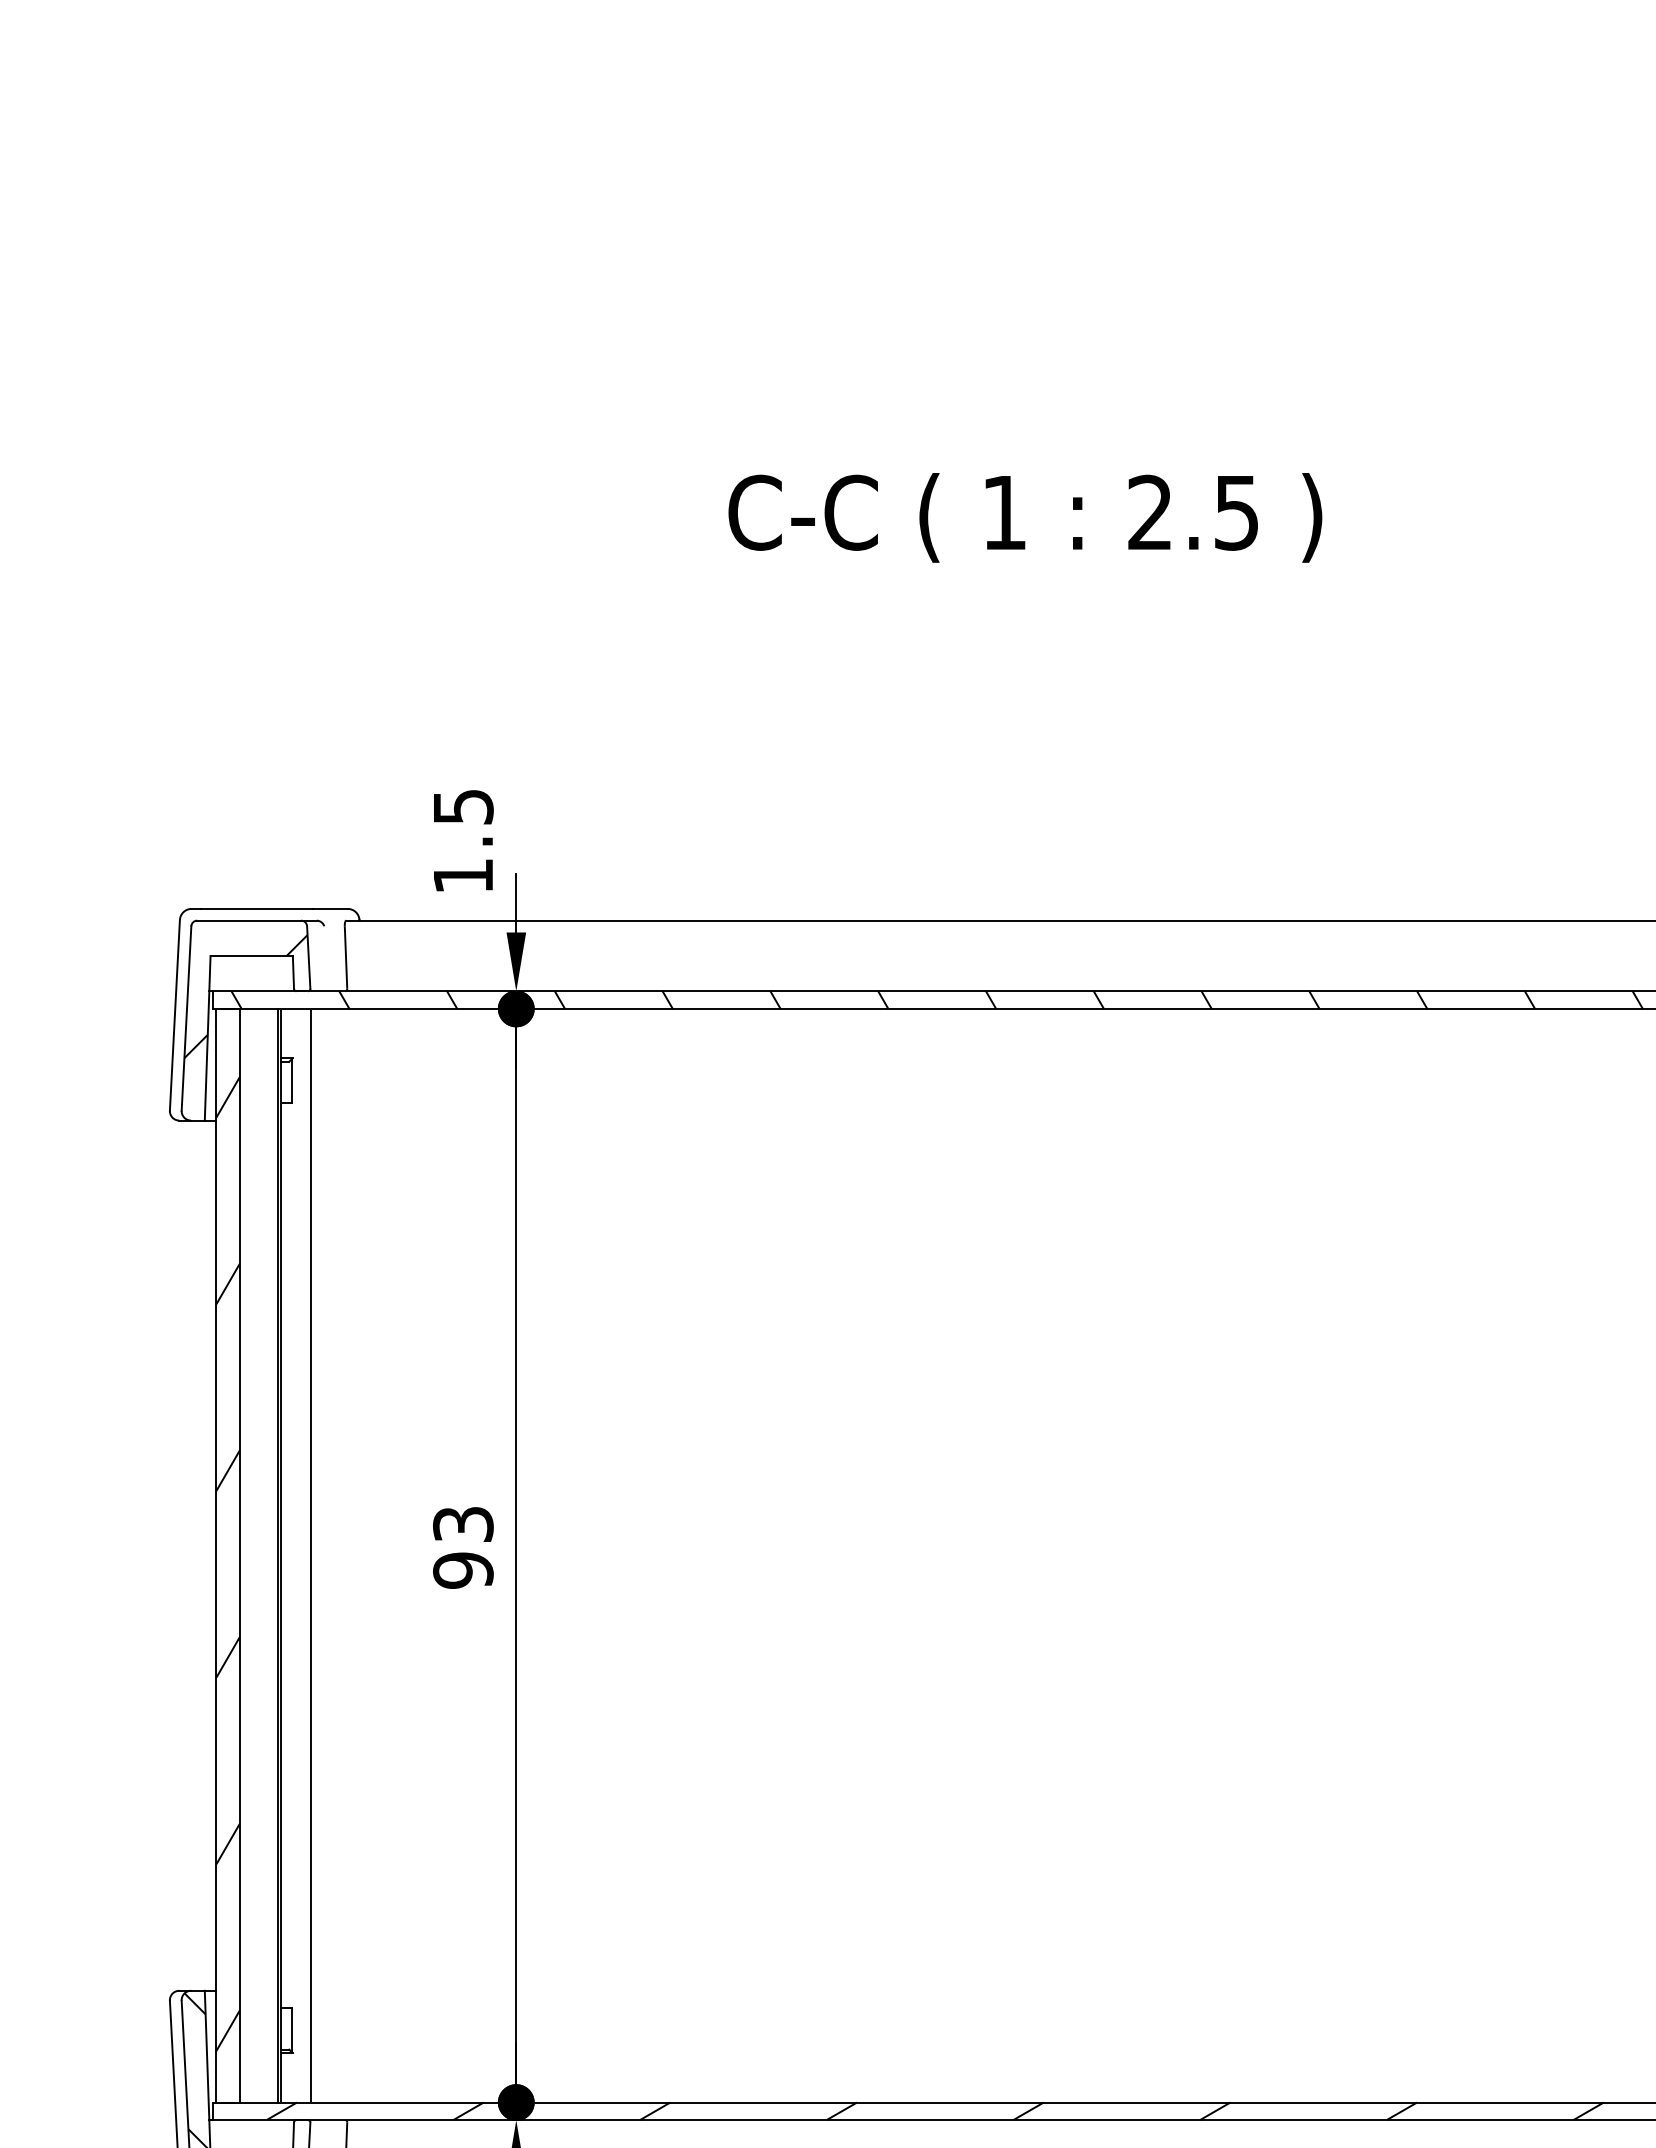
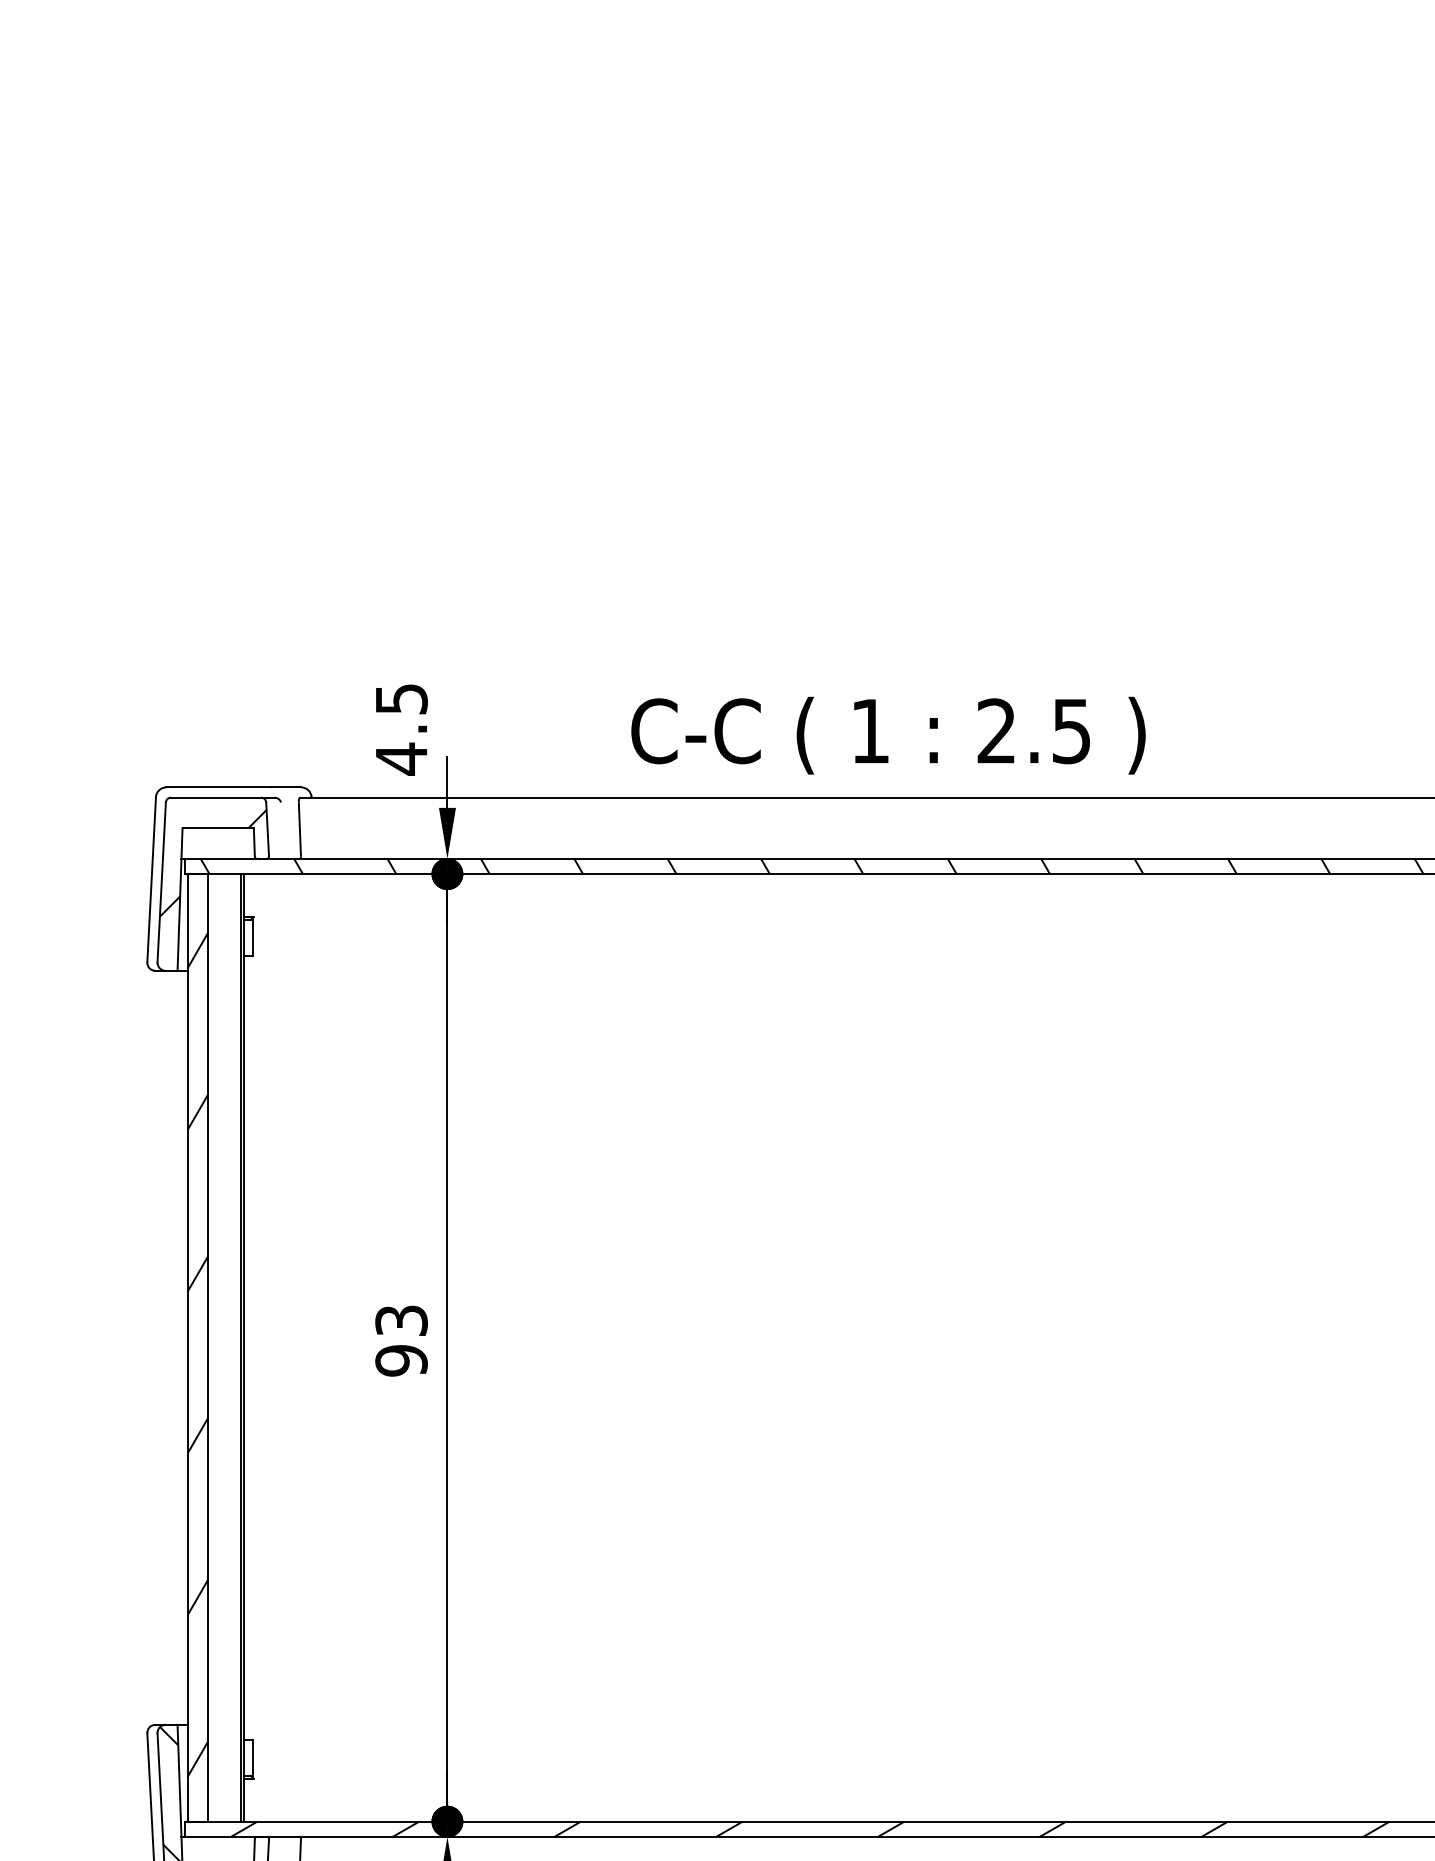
text: (1025, 517) -> (888, 735), moved
text: (463, 875) -> (401, 758), 1.5 -> 4.5
line: (310, 1555) -> (269, 1347), removed

